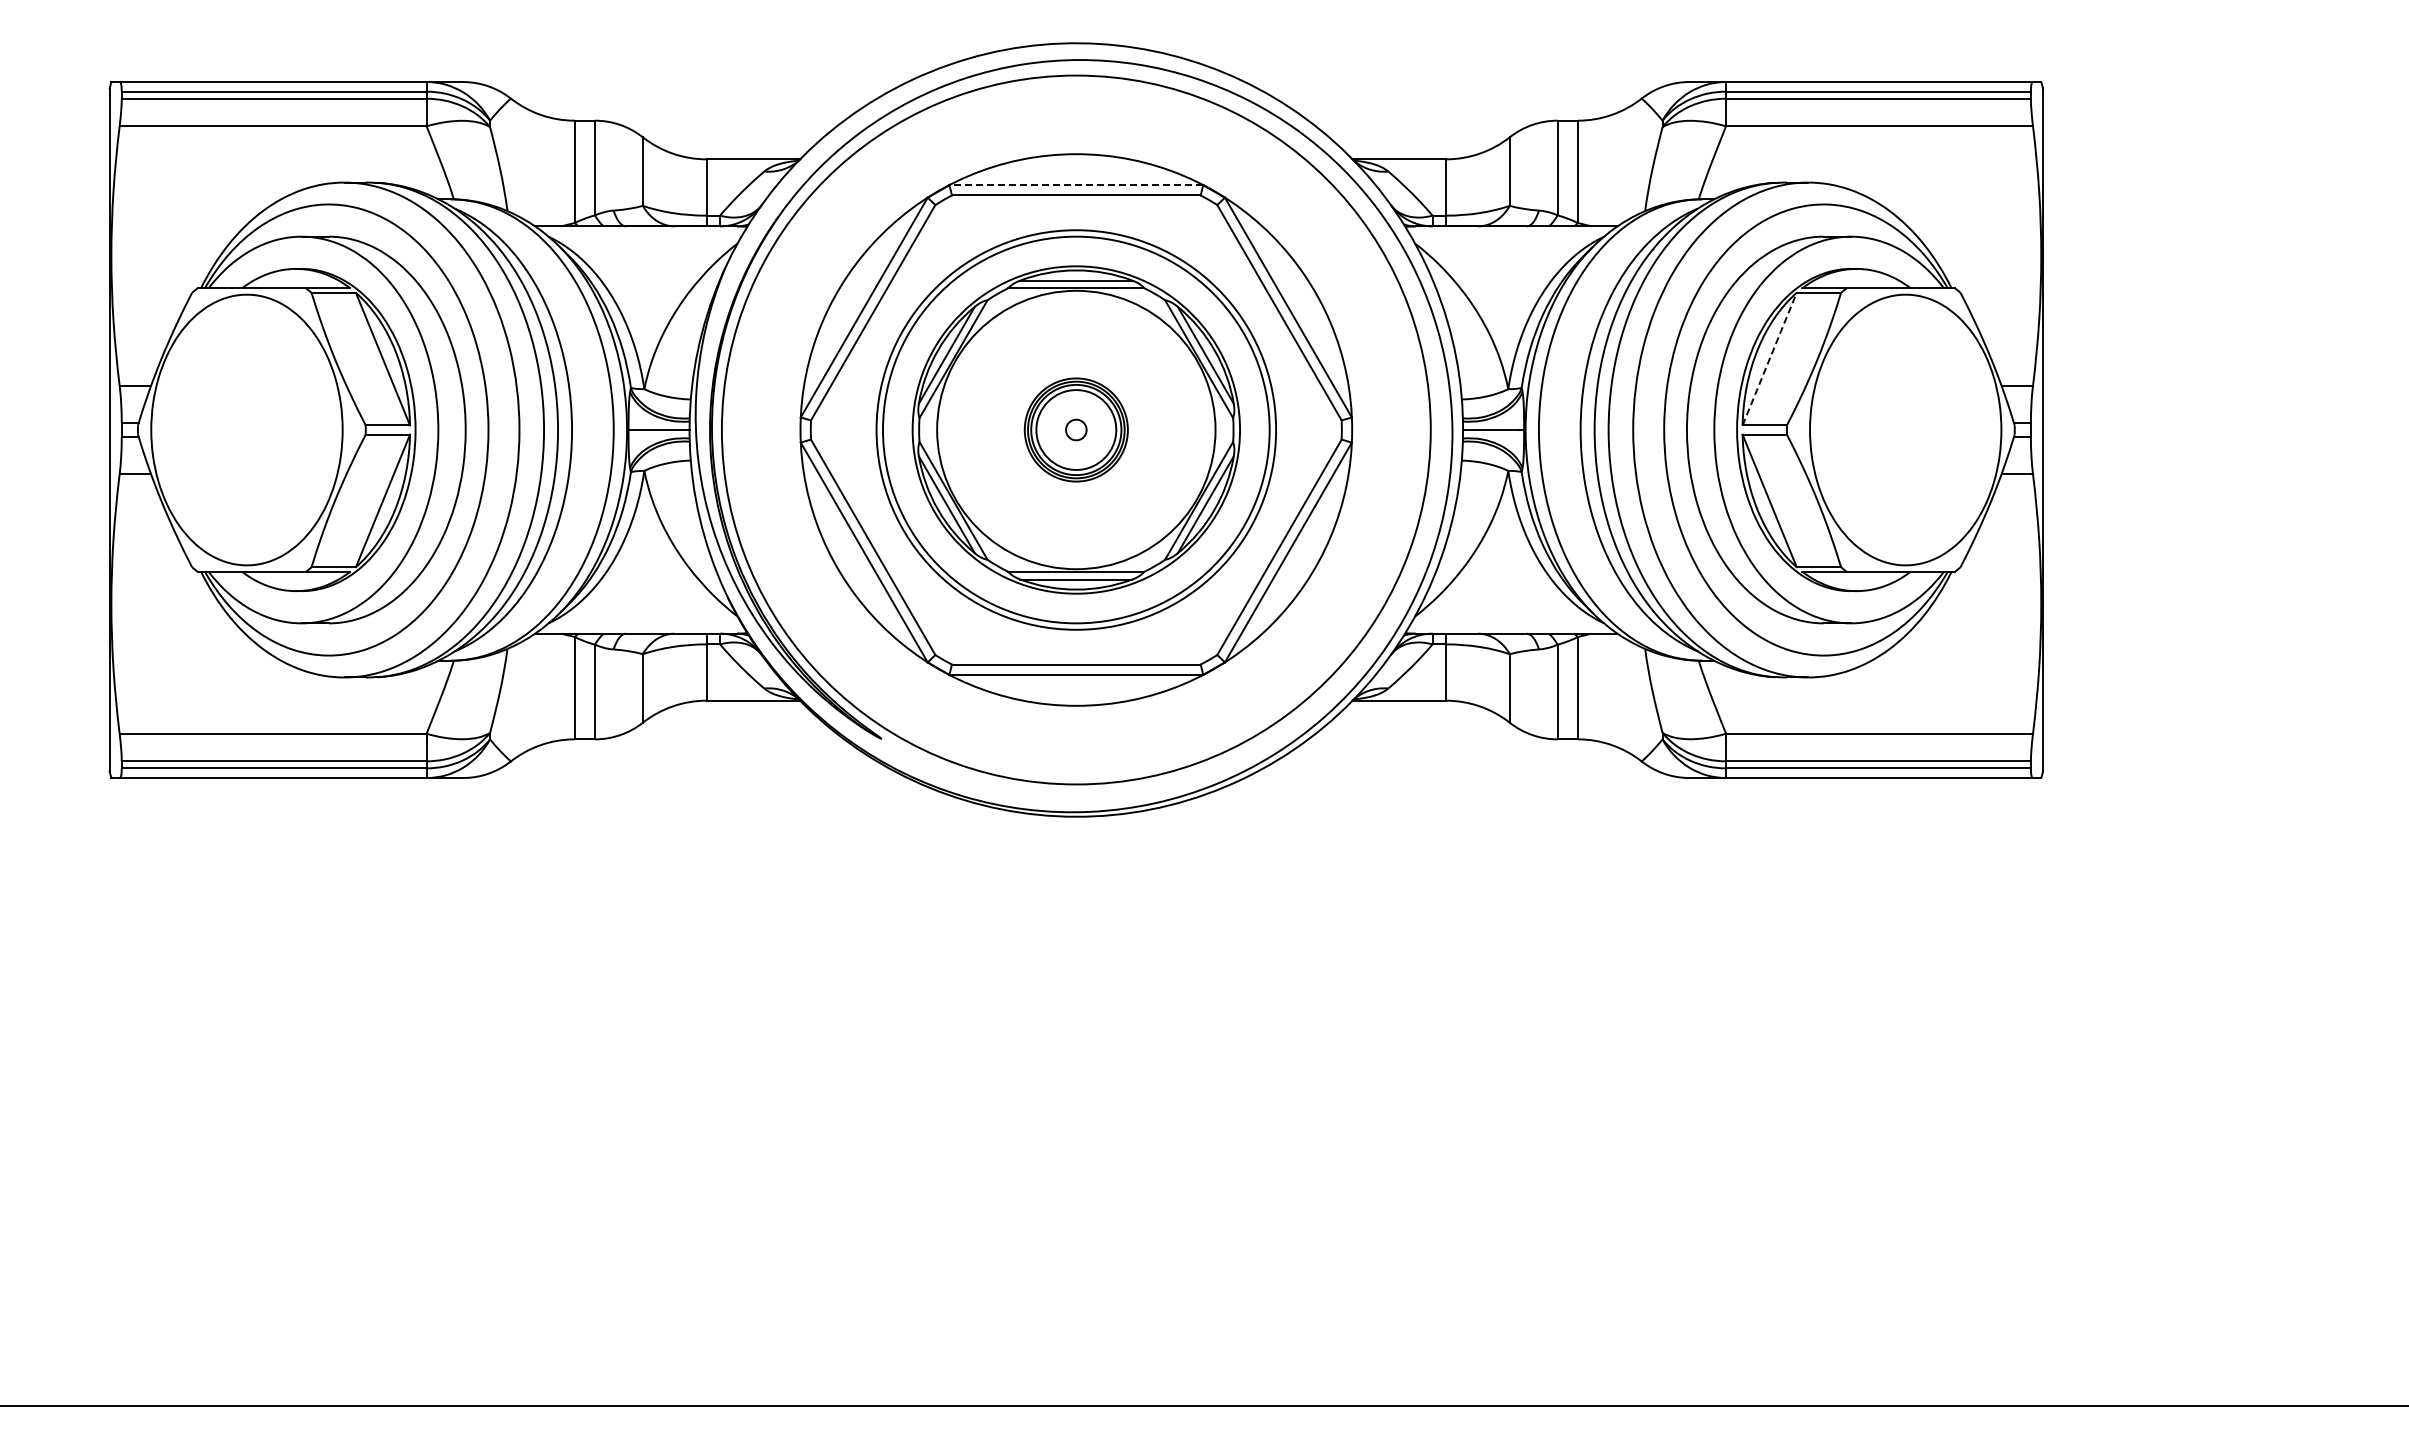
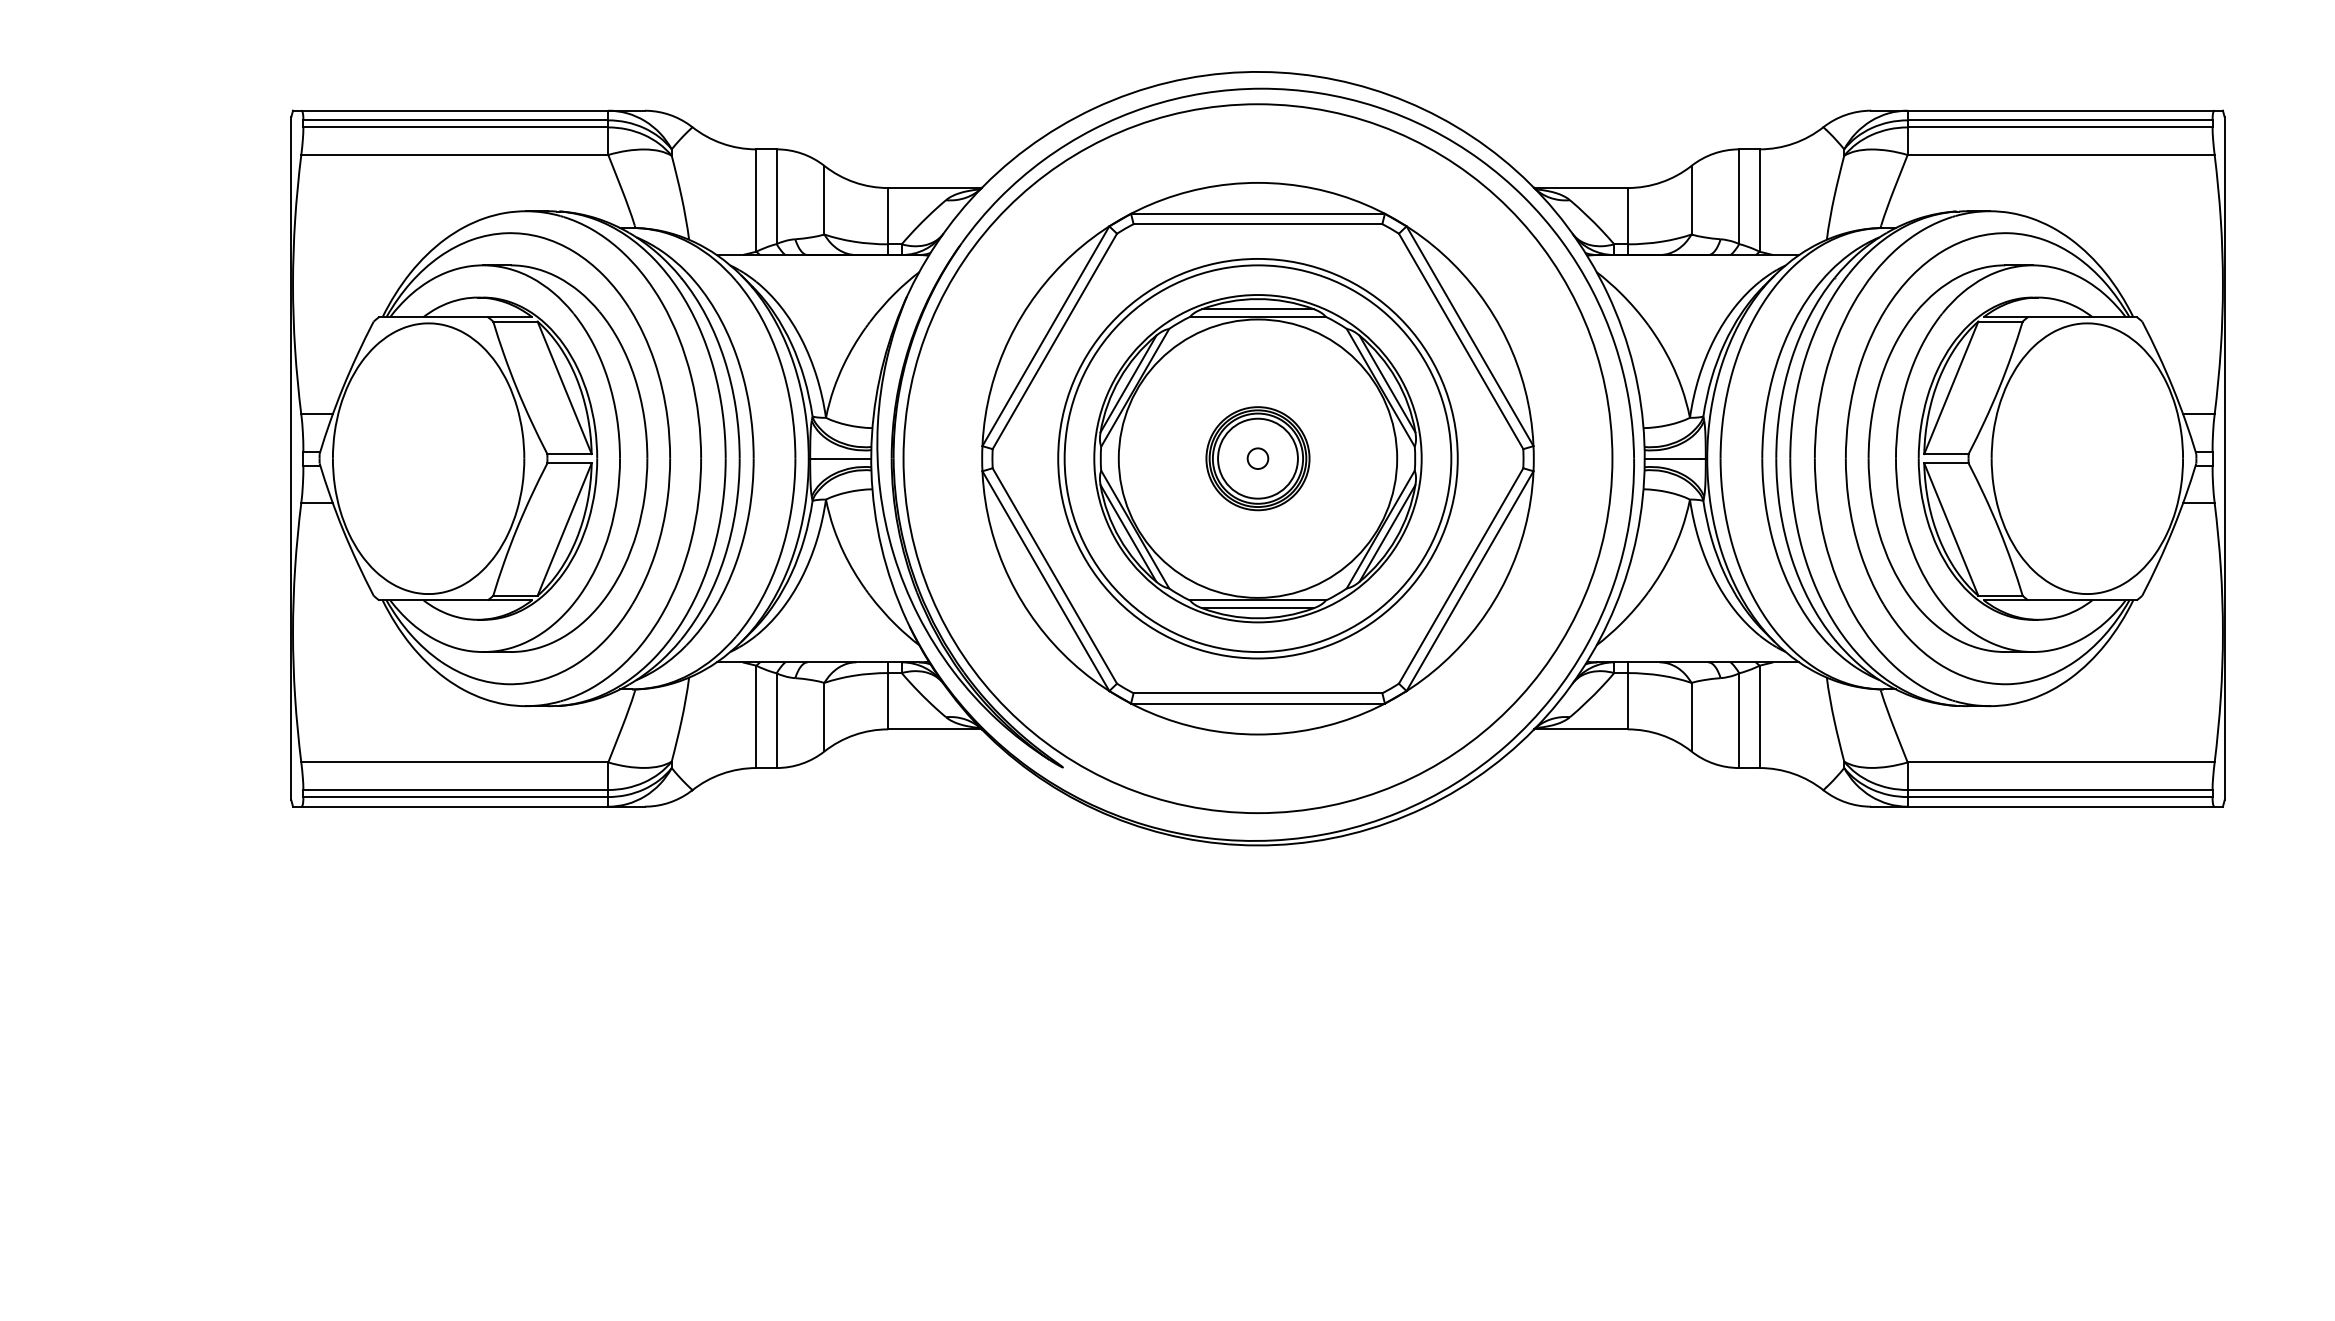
line: (1076, 185) -> (1258, 214), dashed -> solid
line: (1769, 359) -> (1951, 388), dashed -> solid

